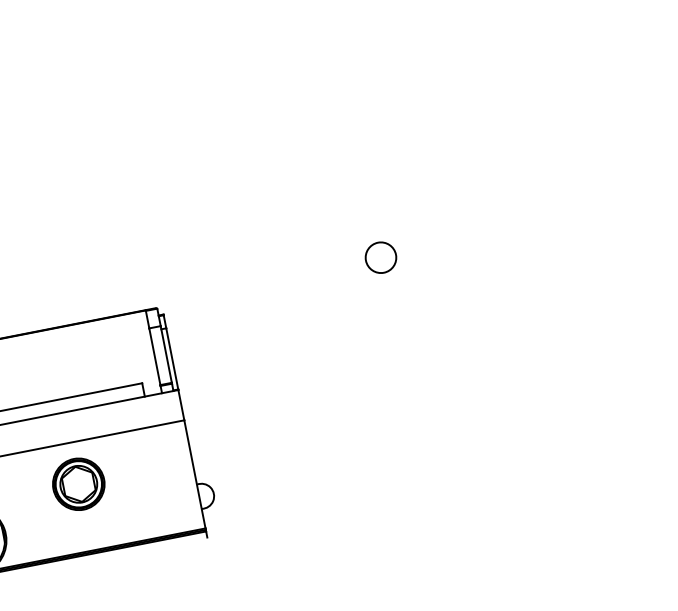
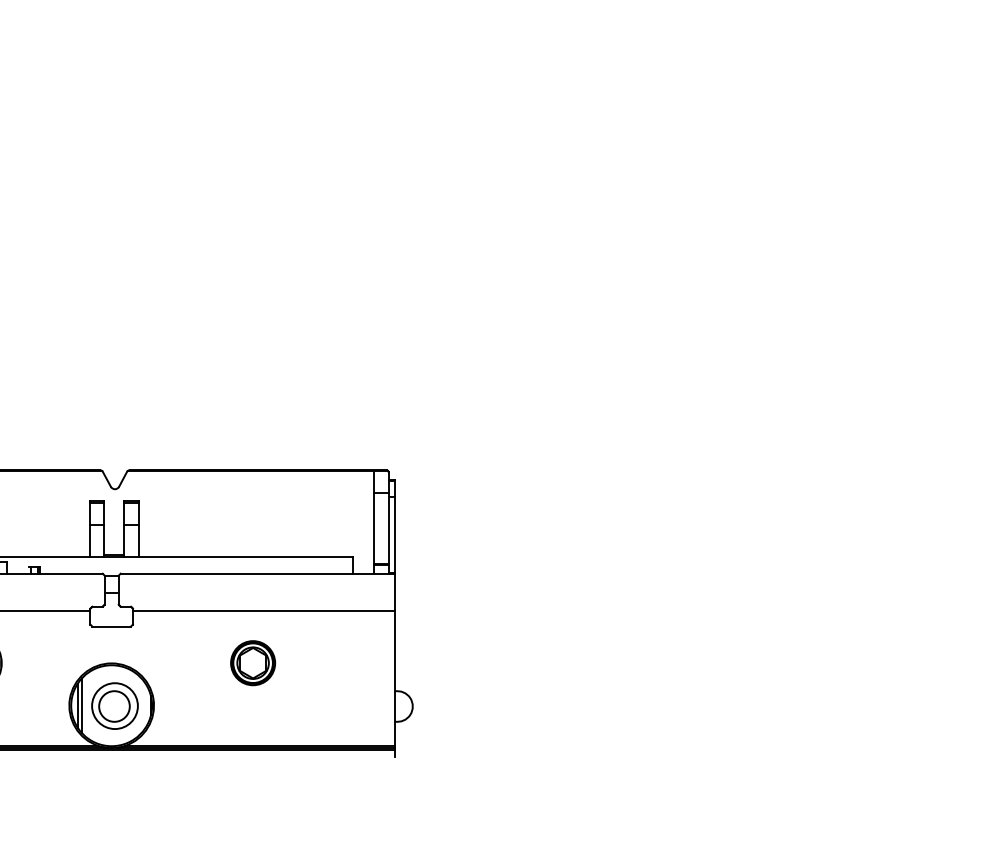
circle: (380, 257) -> (668, 462), removed
part: (78, 483) -> (252, 662), size x0.7

